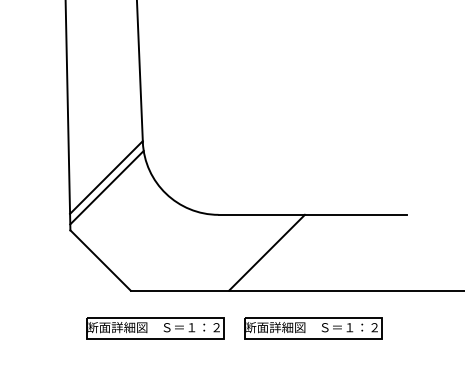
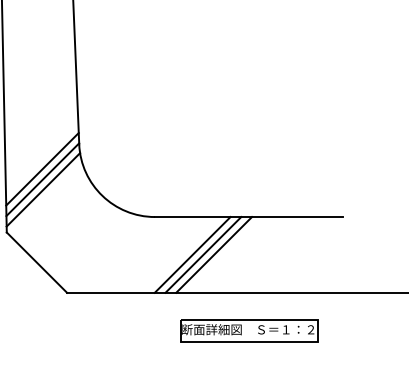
line: (105, 166) -> (41, 168), added
line: (256, 252) -> (192, 254), added
line: (277, 252) -> (213, 254), added
part: (155, 328) -> (91, 330), removed

